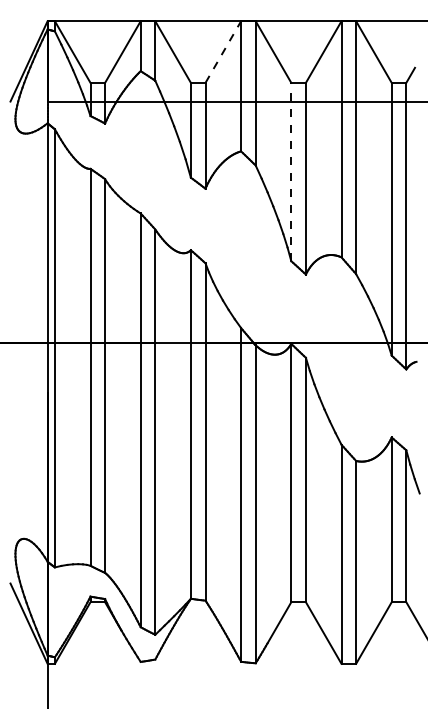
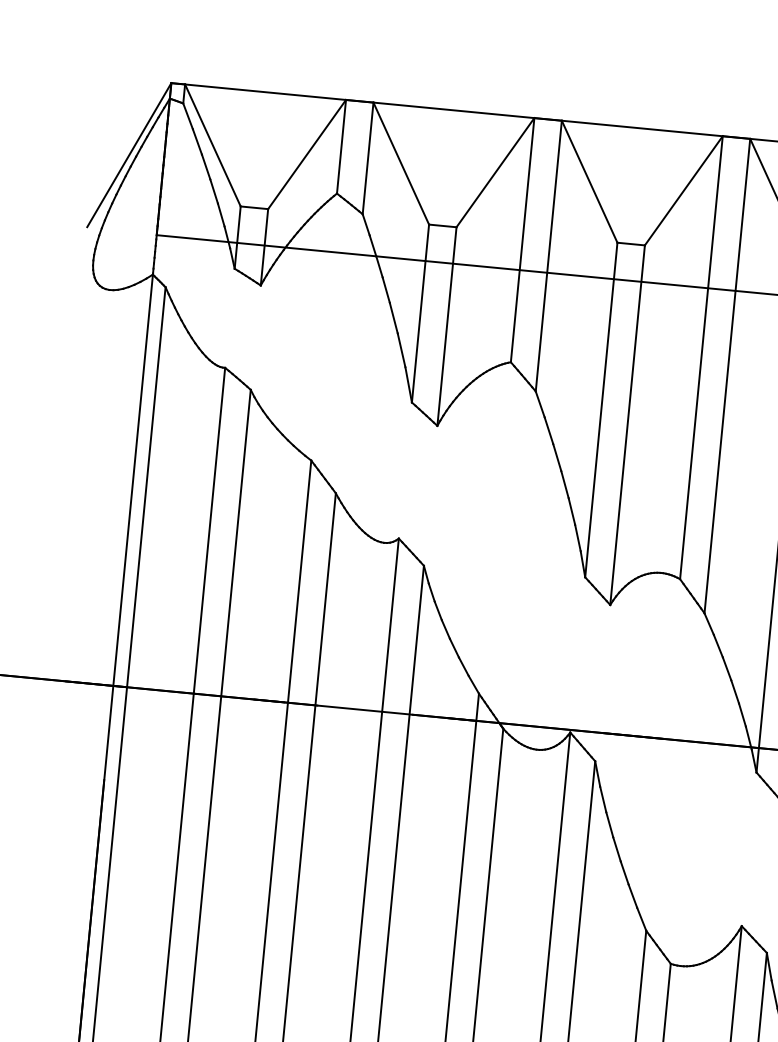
line: (223, 52) -> (495, 173), dashed -> solid
line: (291, 171) -> (601, 409), dashed -> solid

